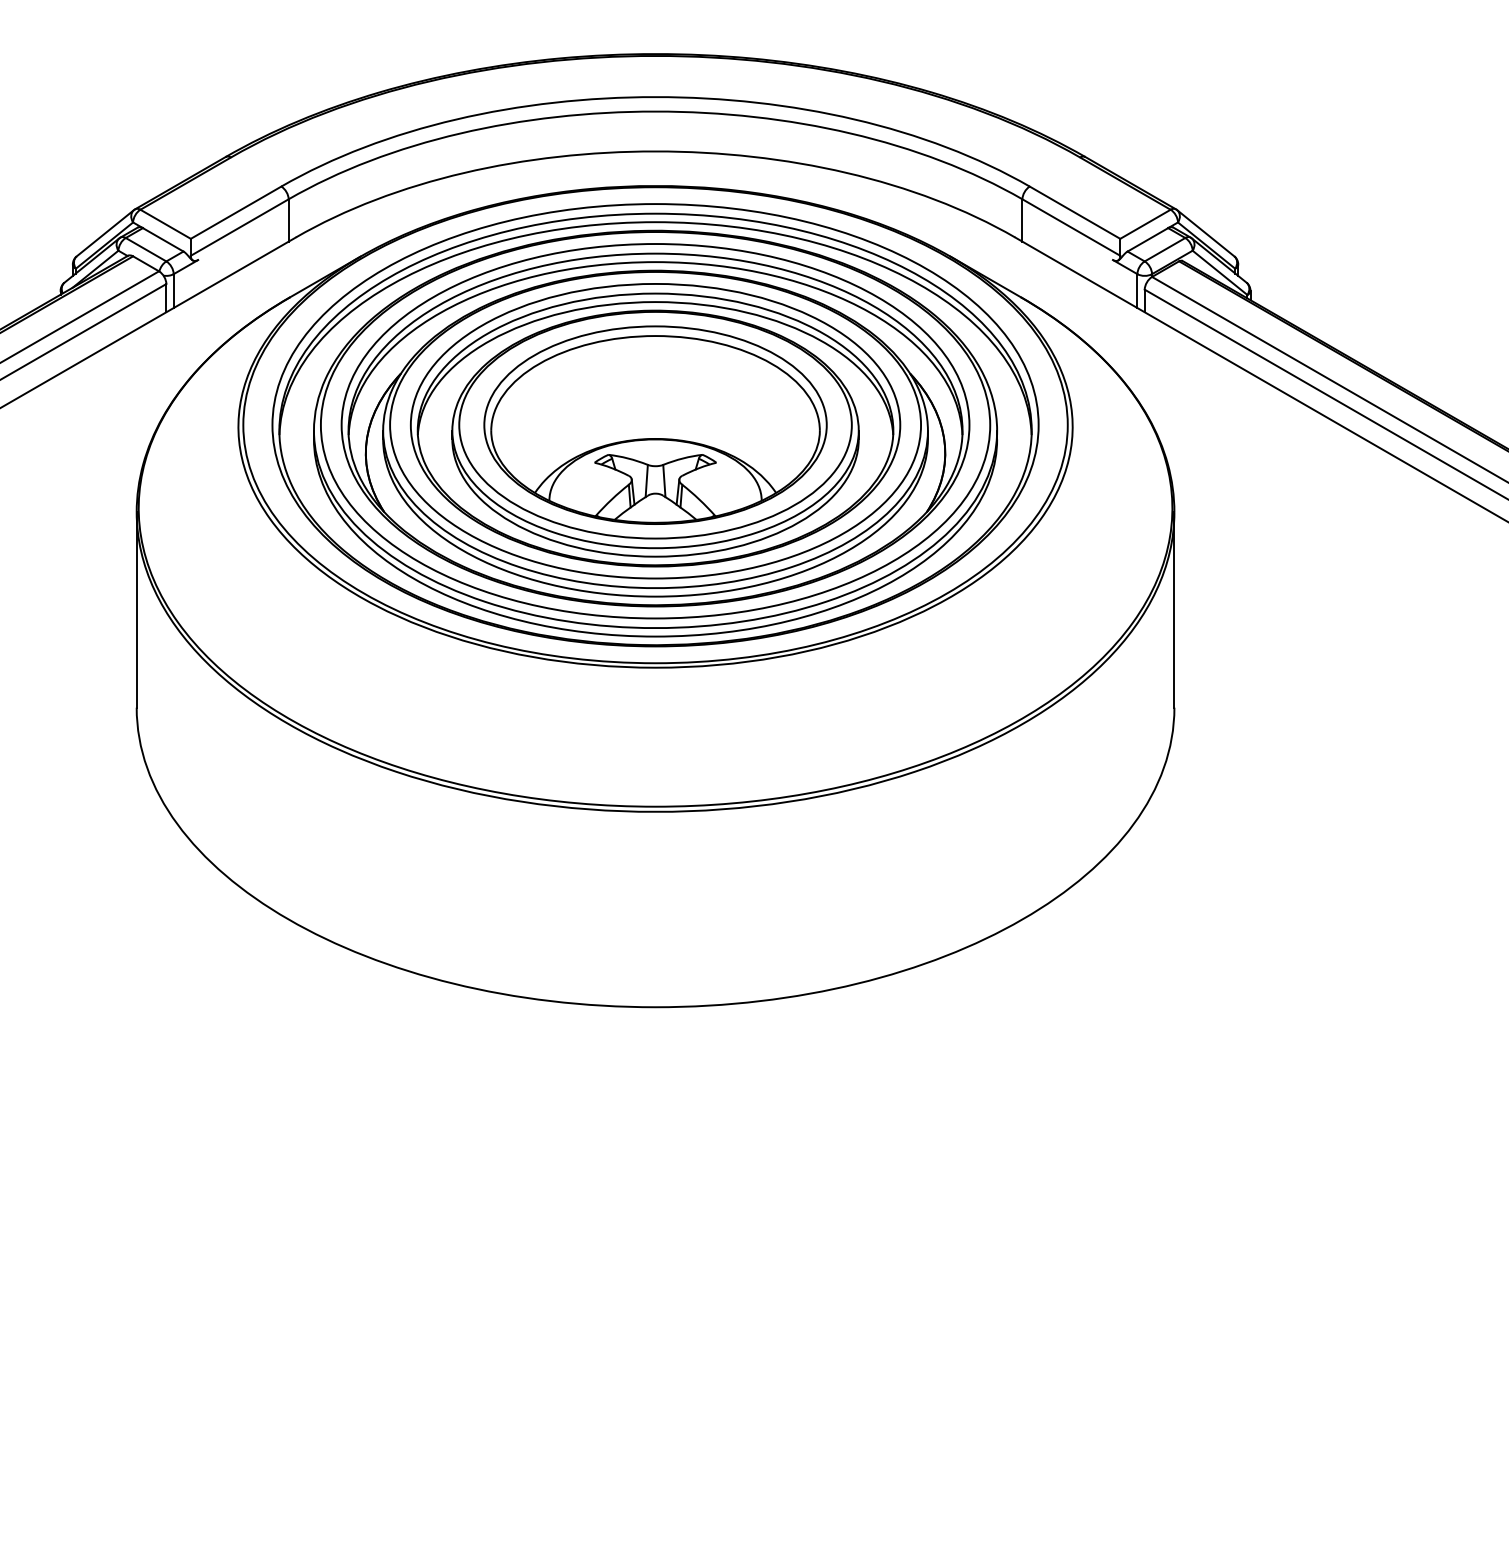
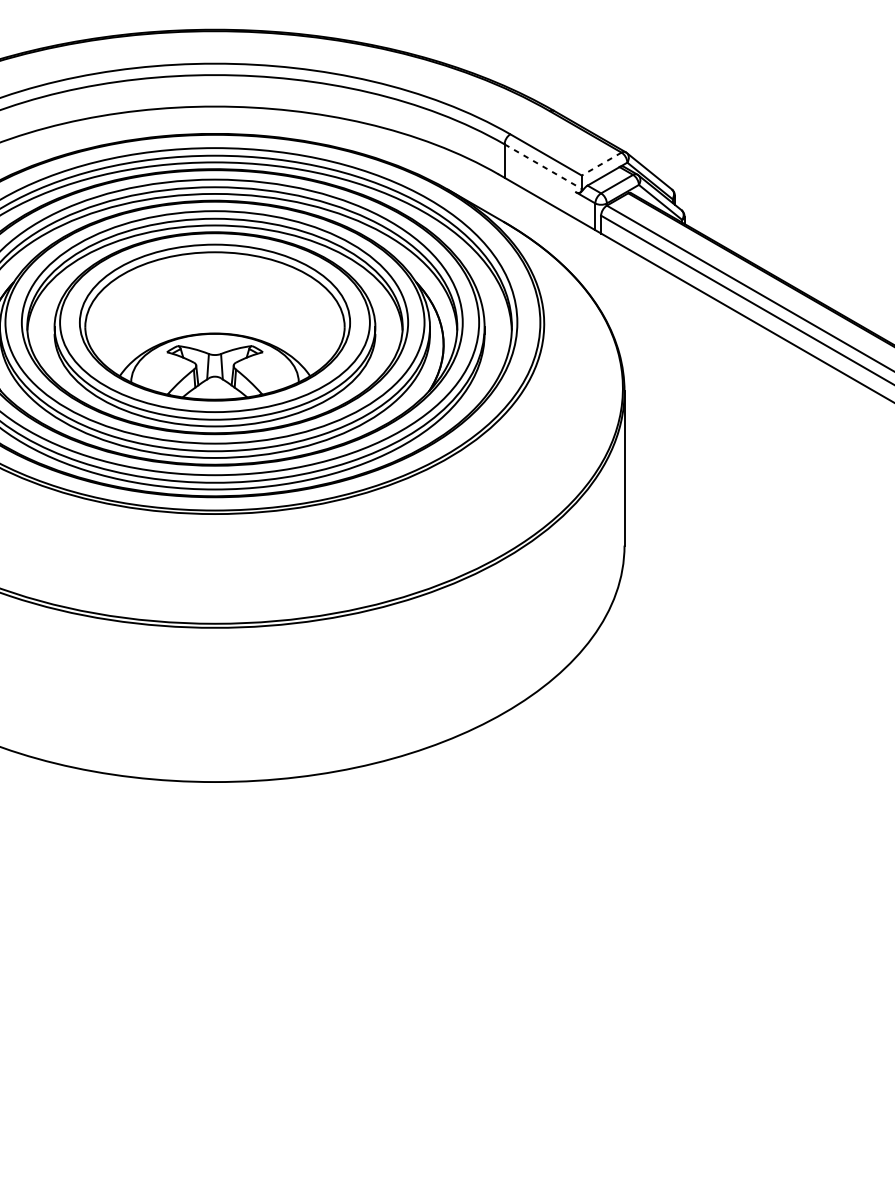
line: (1145, 224) -> (601, 164), solid -> dashed
line: (1071, 227) -> (543, 166), solid -> dashed

